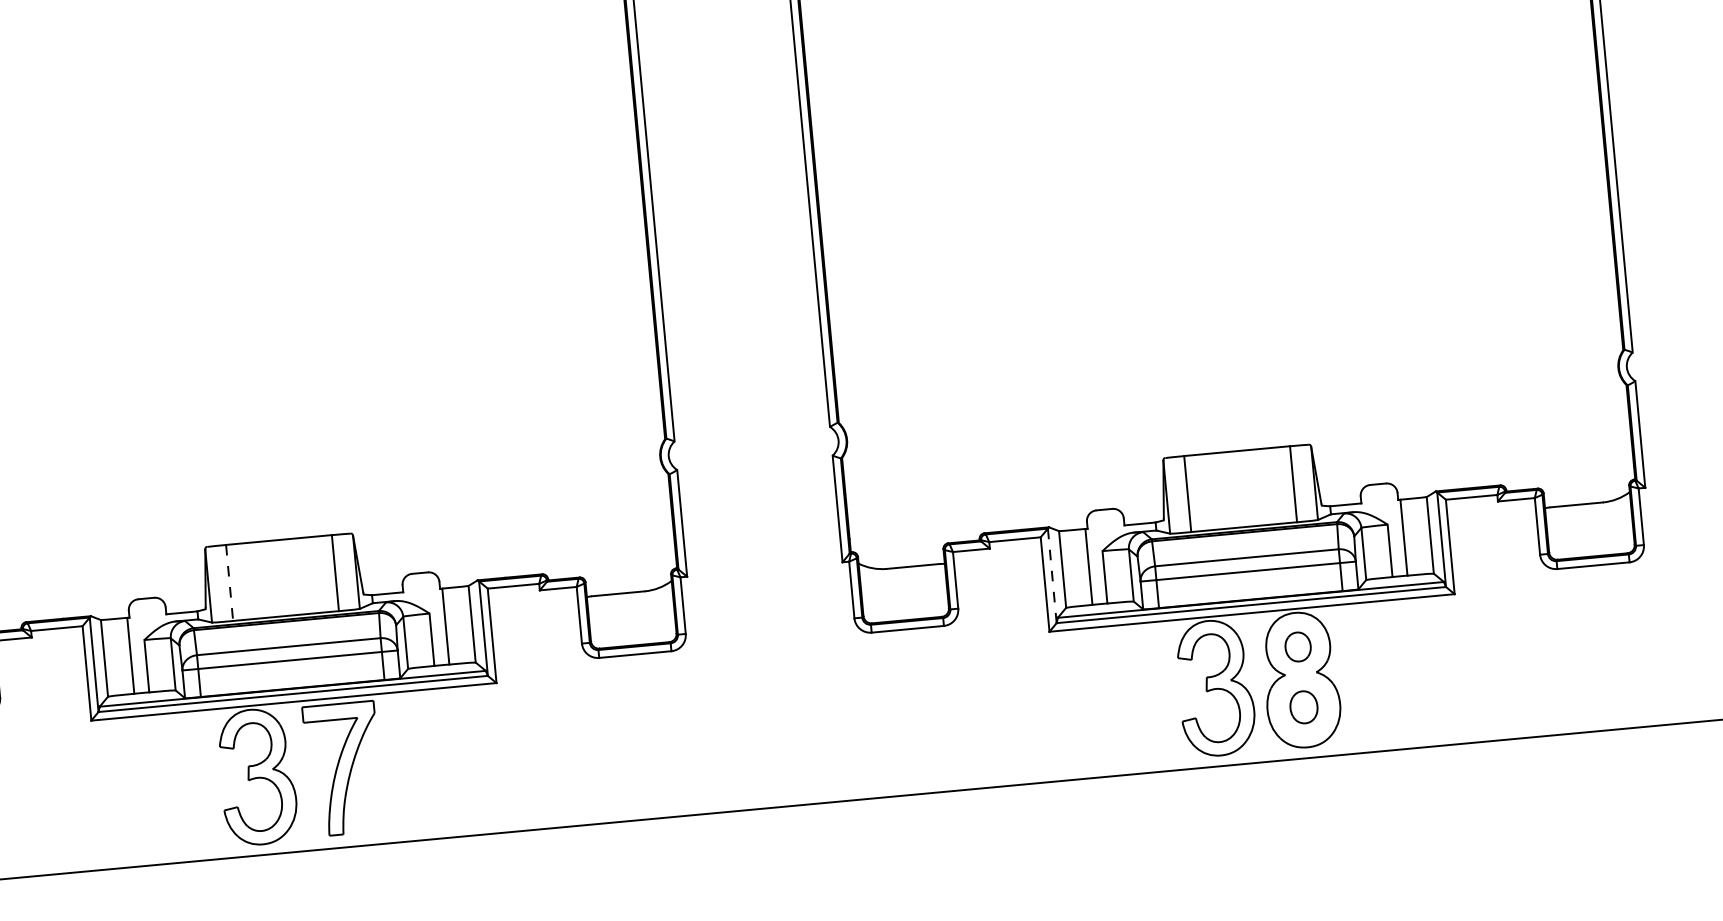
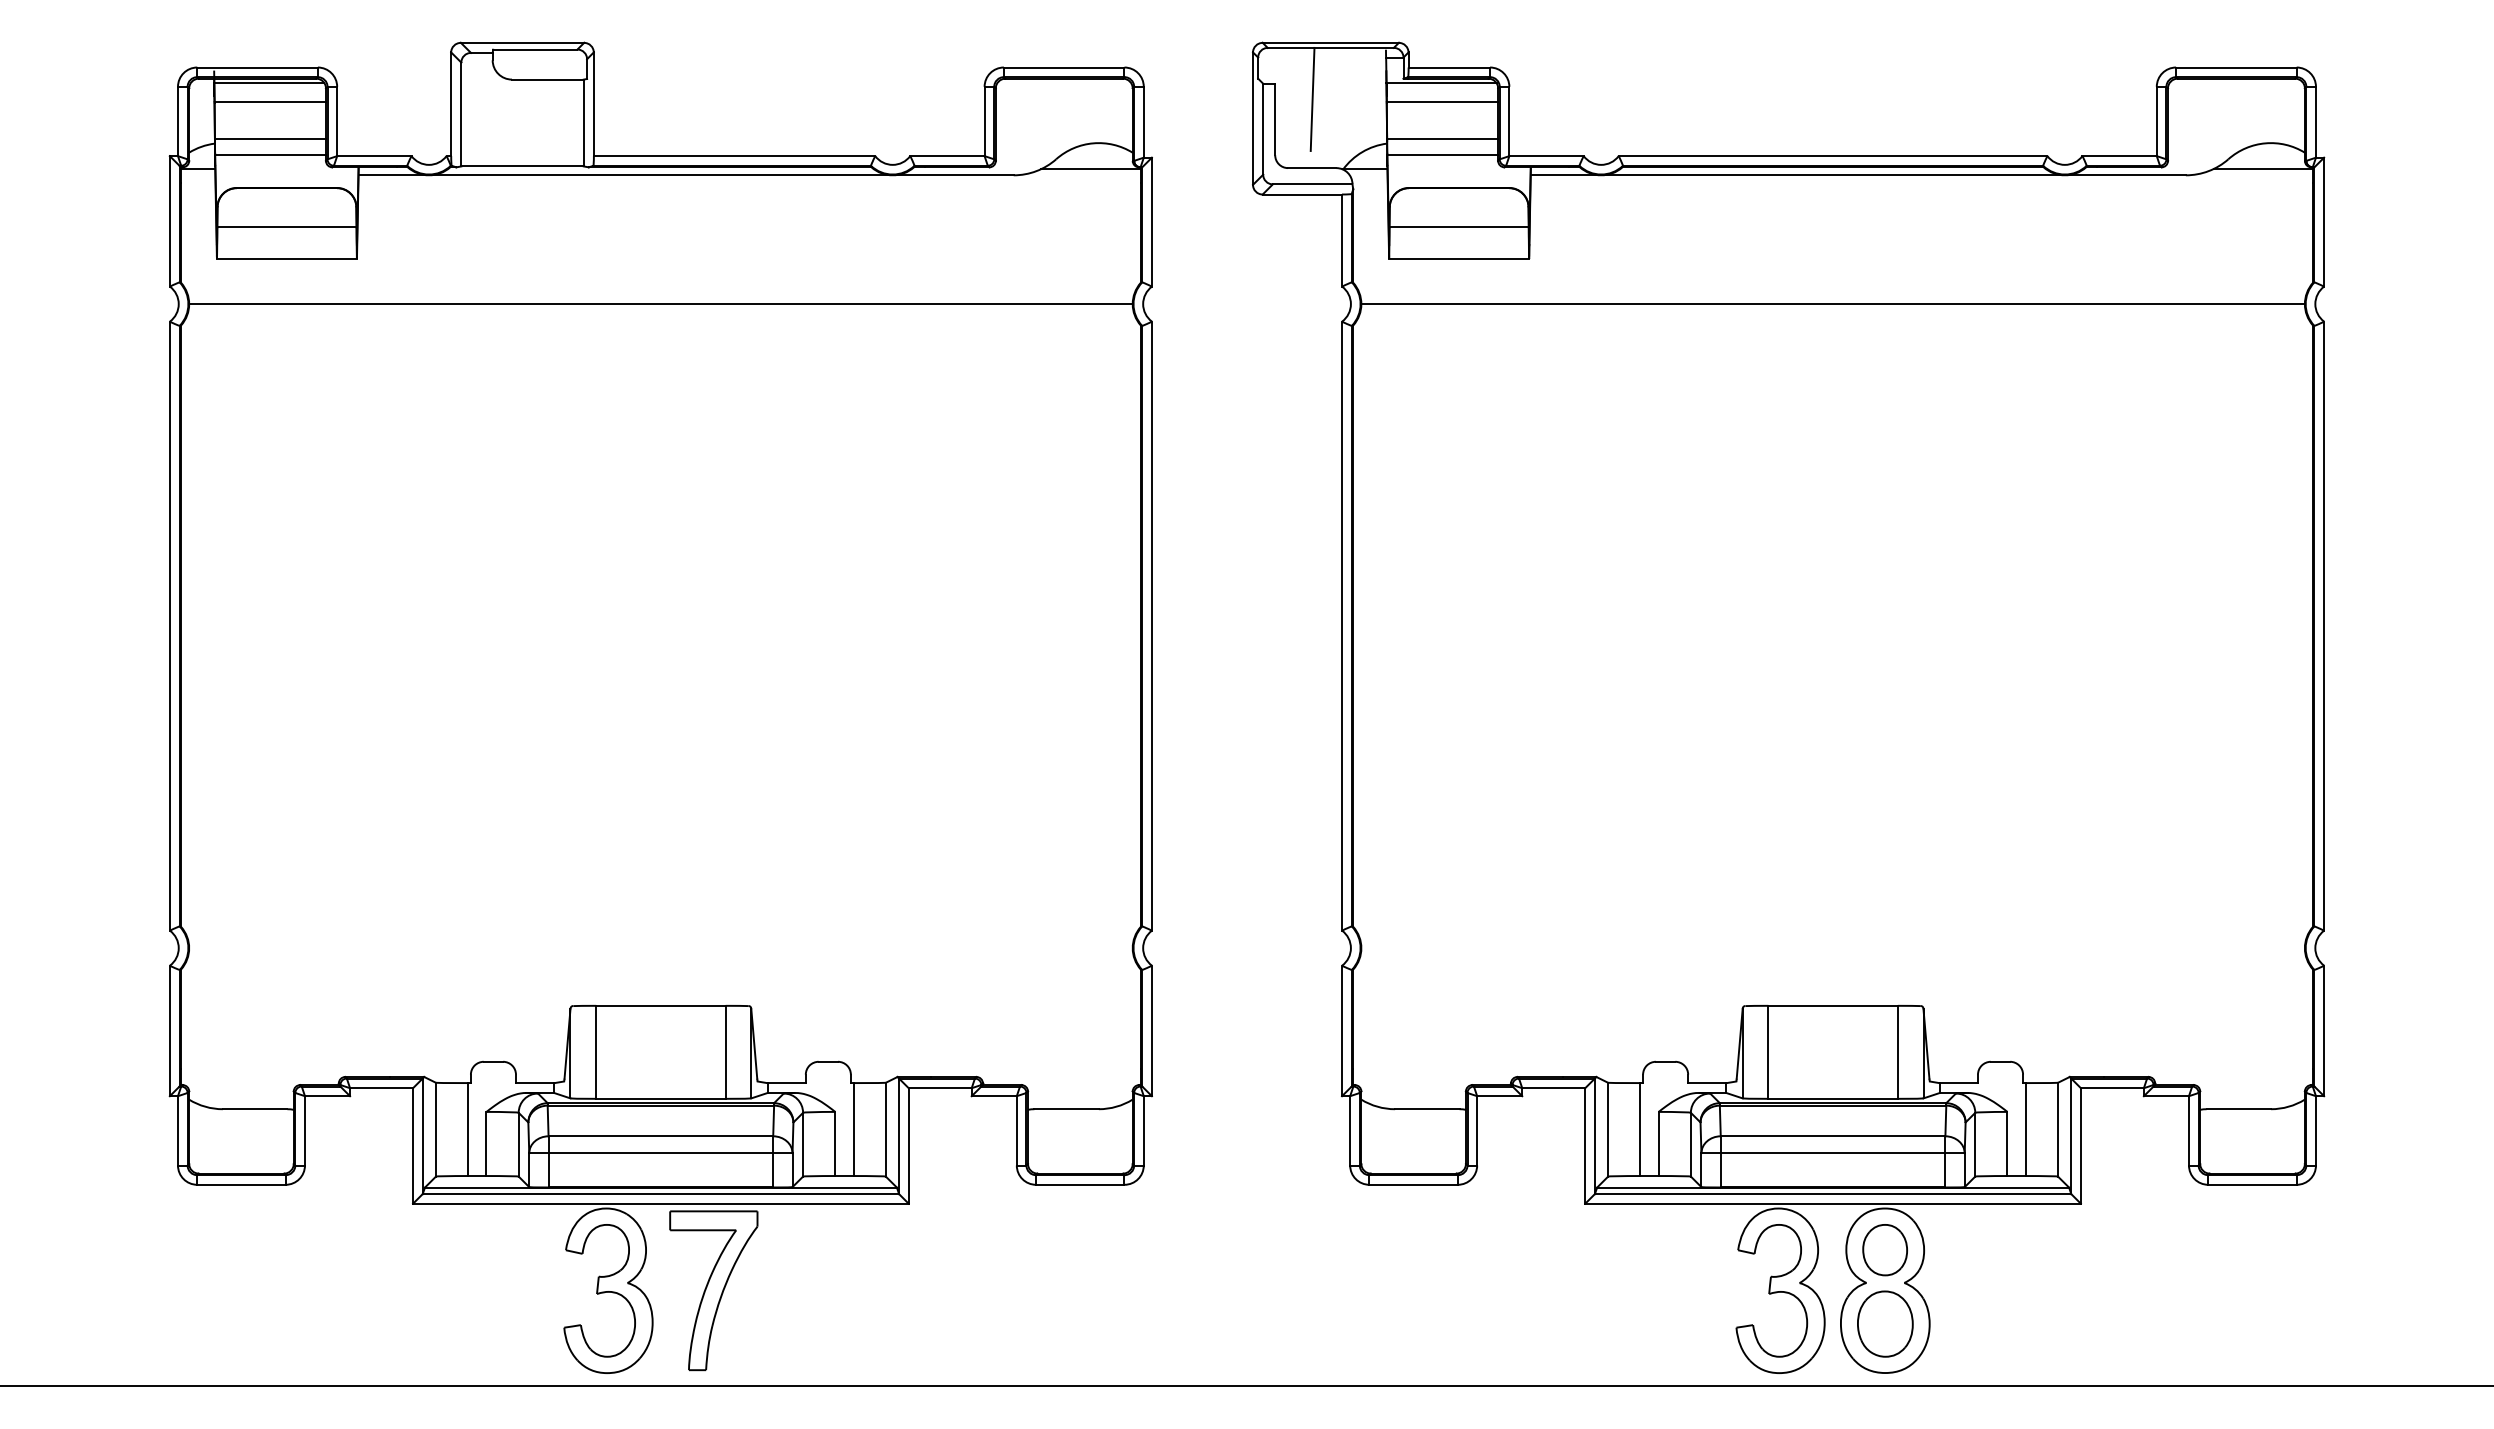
line: (1051, 576) -> (1594, 1136), dashed -> solid
line: (229, 583) -> (596, 1052), dashed -> solid
part: (1297, 647) -> (1884, 1250), size x1.43
part: (1304, 706) -> (1885, 1323), size x1.67

